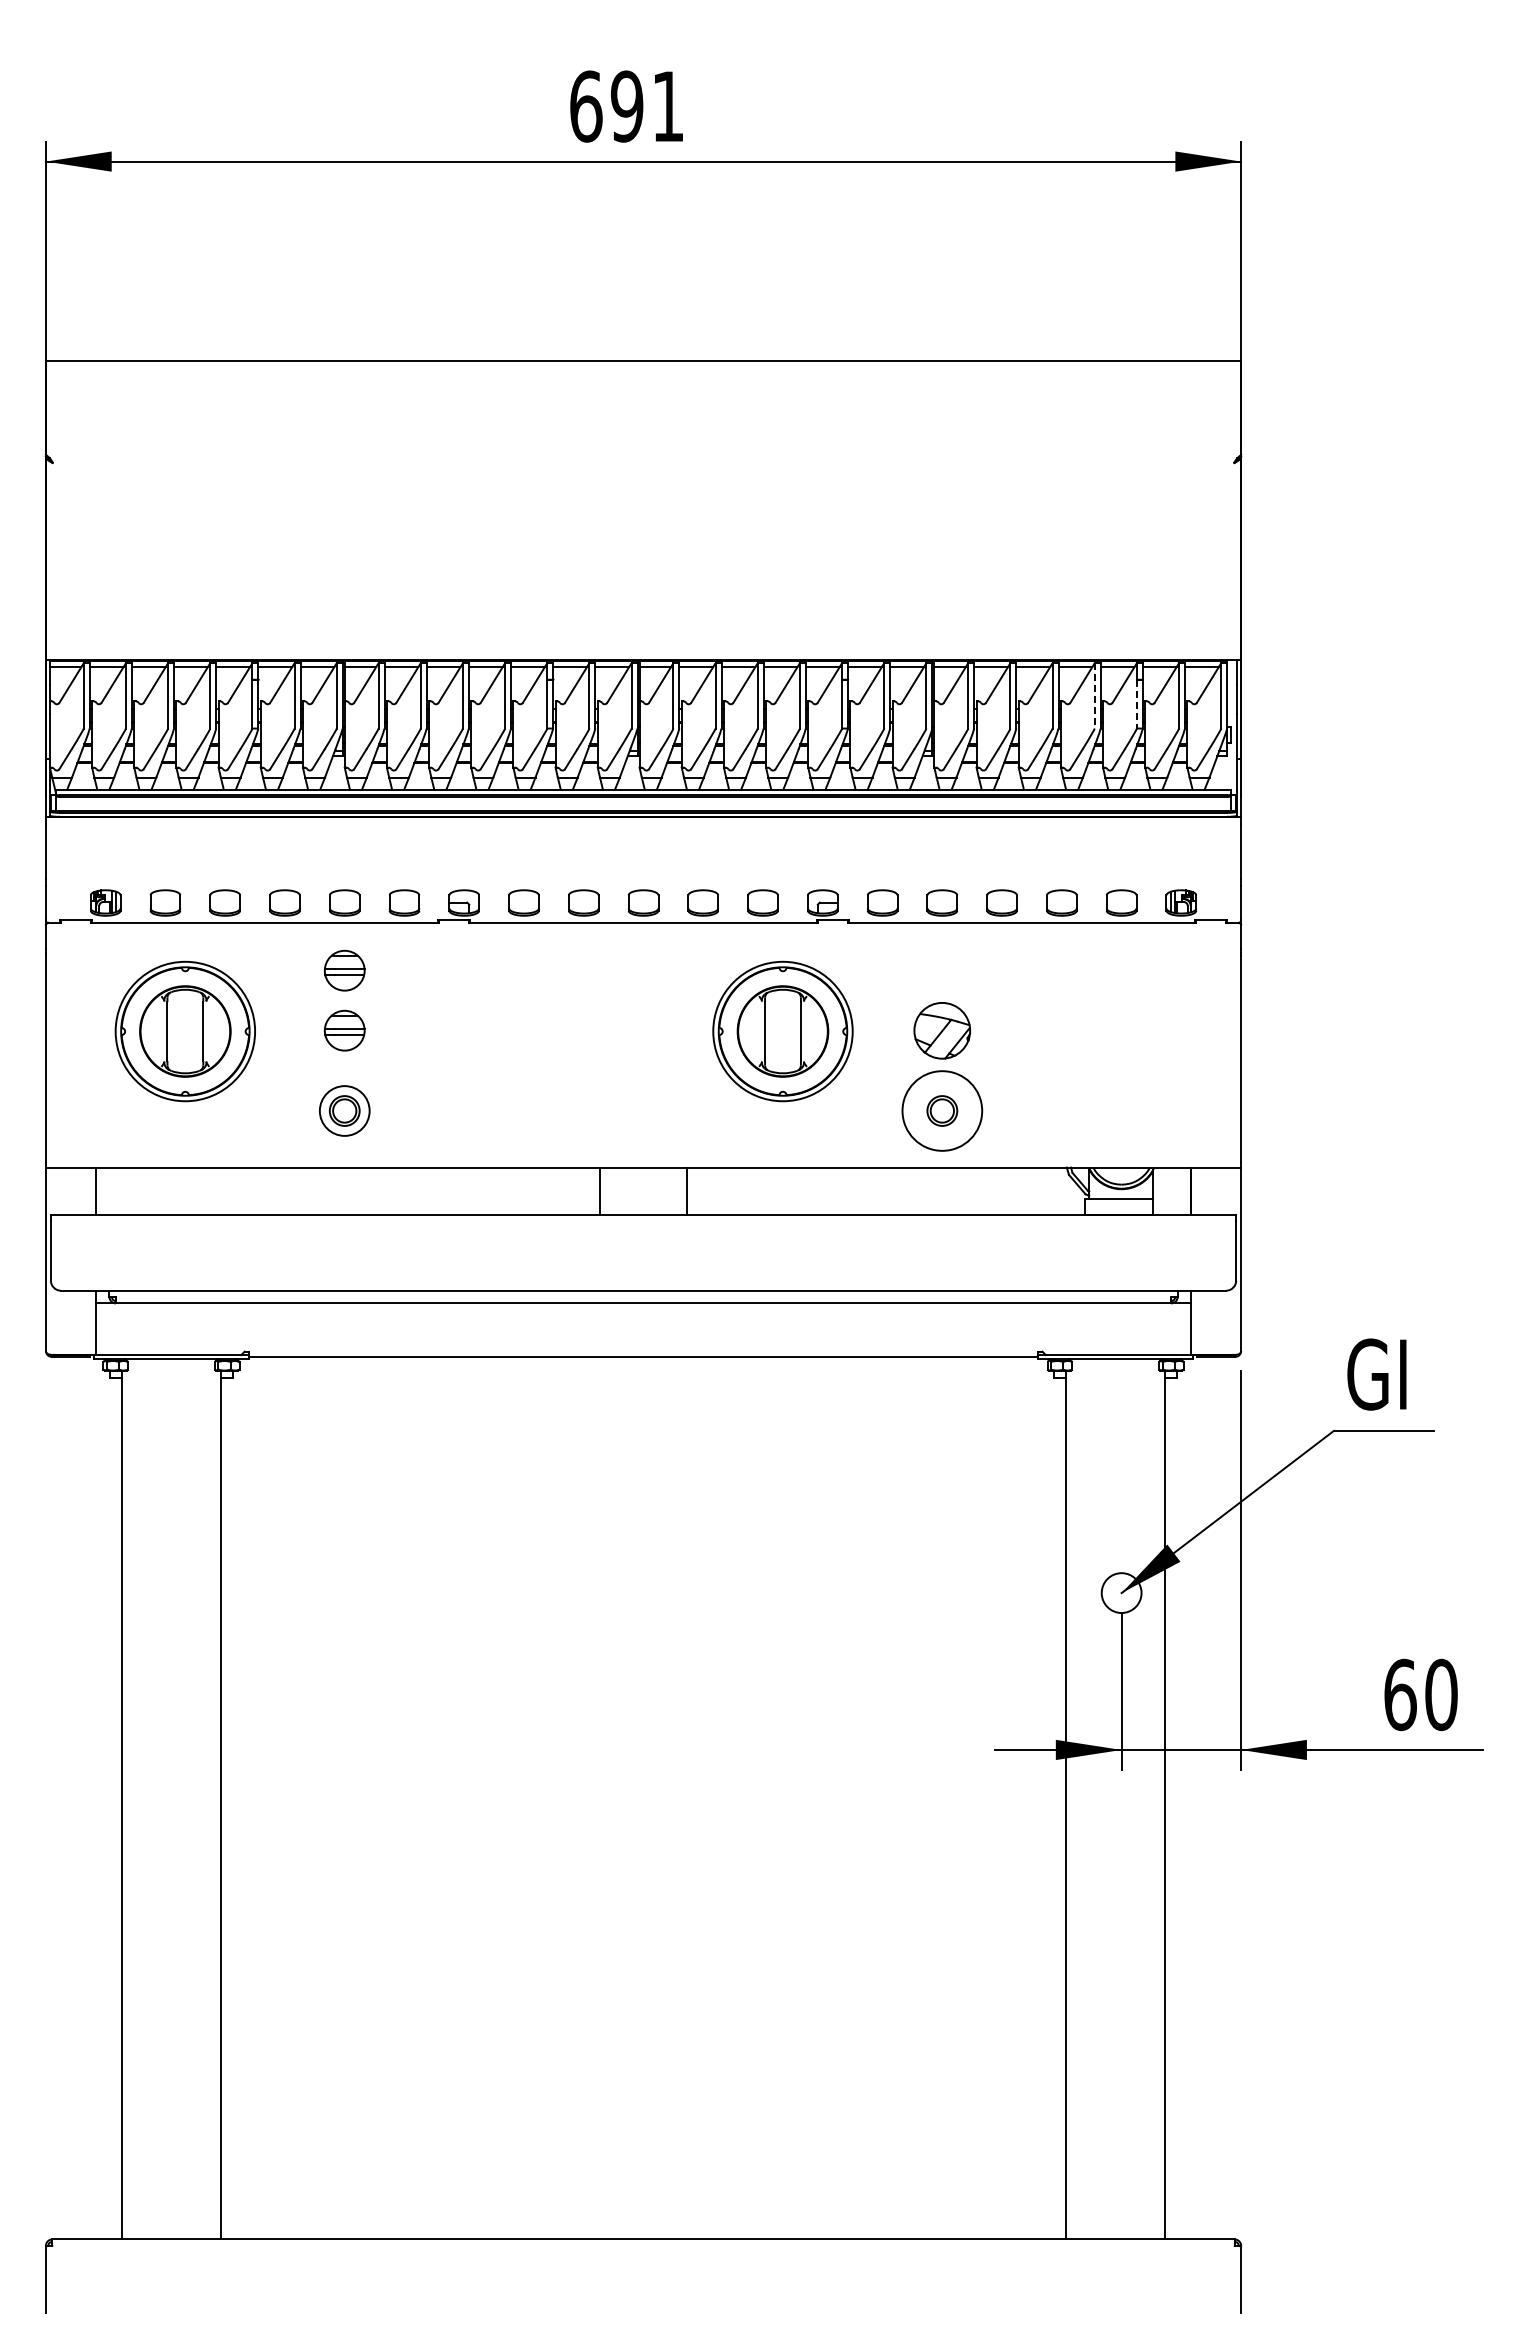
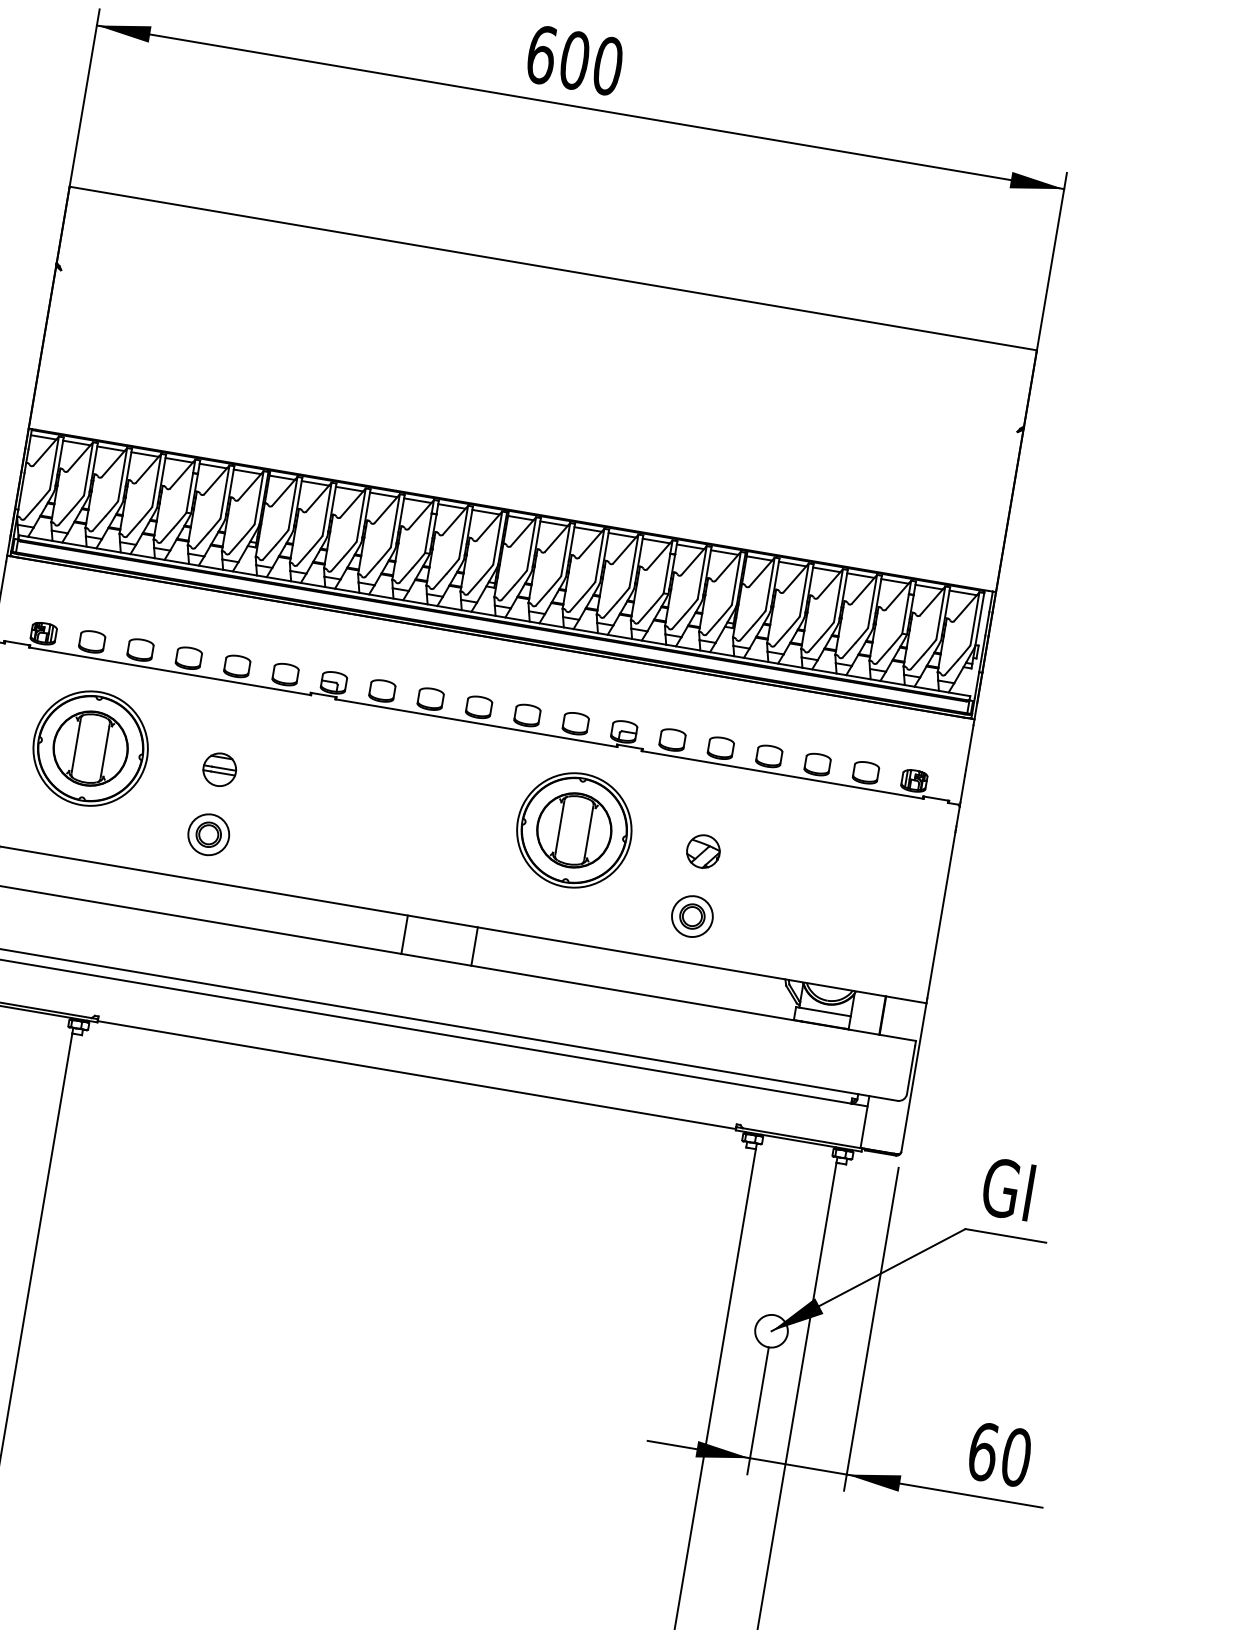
text: (647, 106) -> (591, 63), 691 -> 600
line: (1094, 695) -> (872, 601), dashed -> solid
line: (1136, 704) -> (905, 614), dashed -> solid
part: (344, 970) -> (227, 721), removed
part: (942, 1030) -> (703, 851), size x0.71
circle: (942, 1110) -> (692, 916), size x0.62

